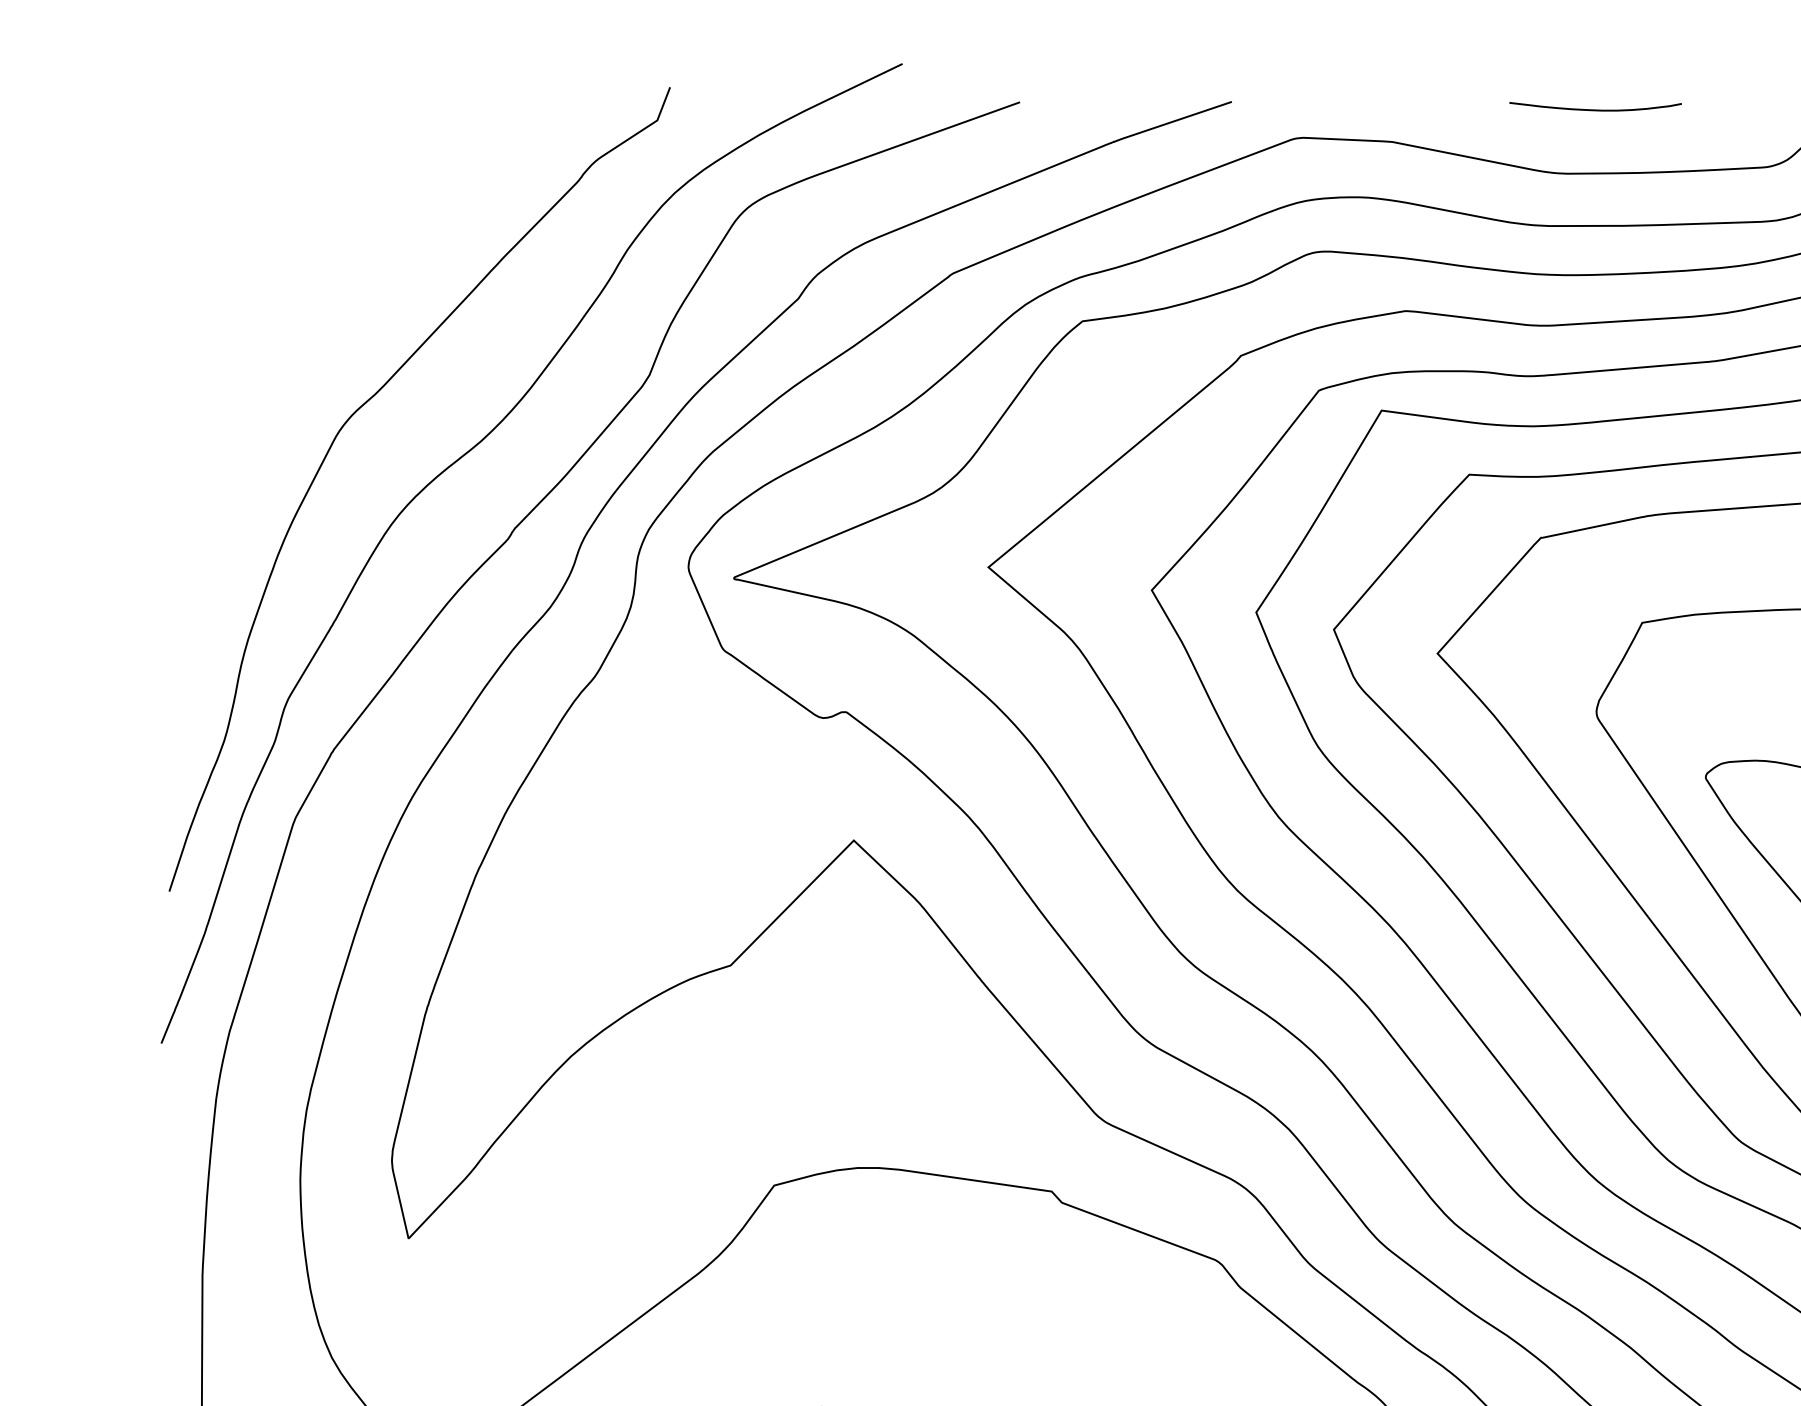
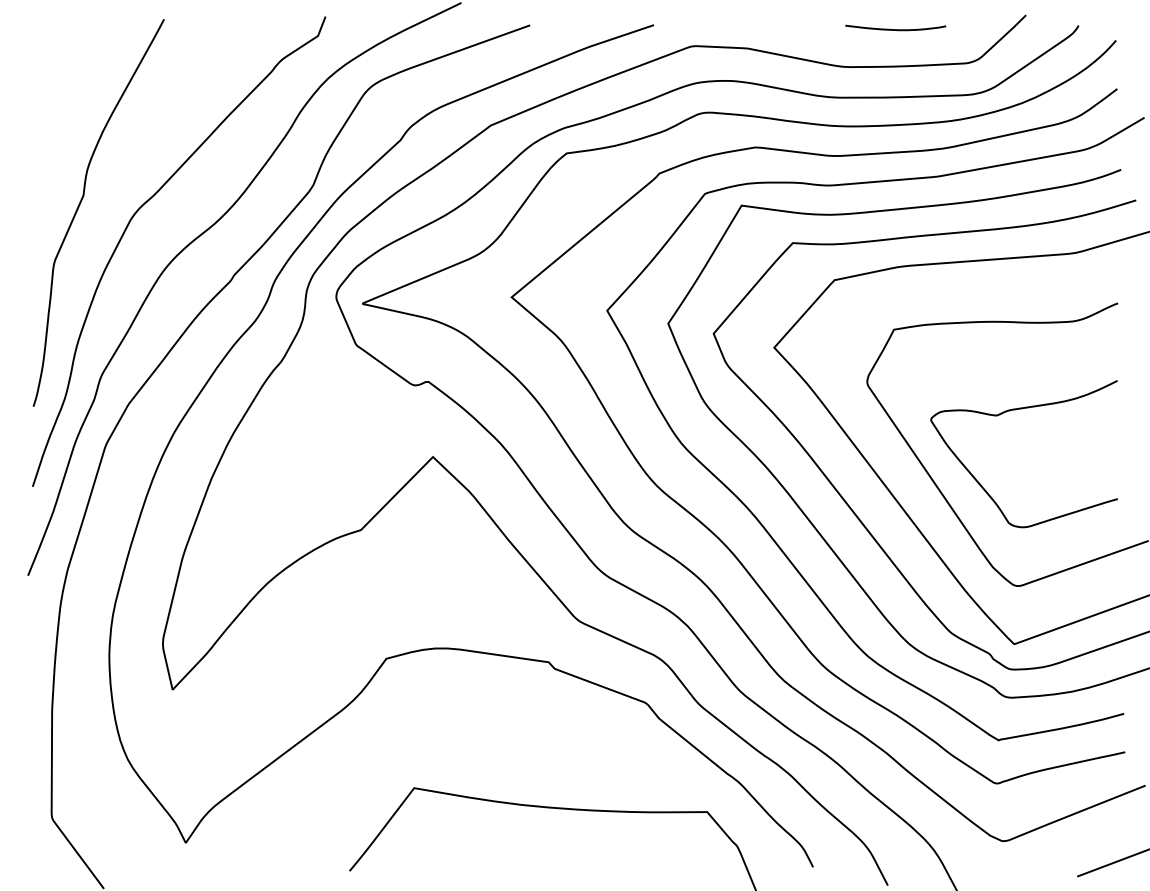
curve: (1595, 109) -> (895, 29), moved
curve: (251, 410) -> (80, 205), added

